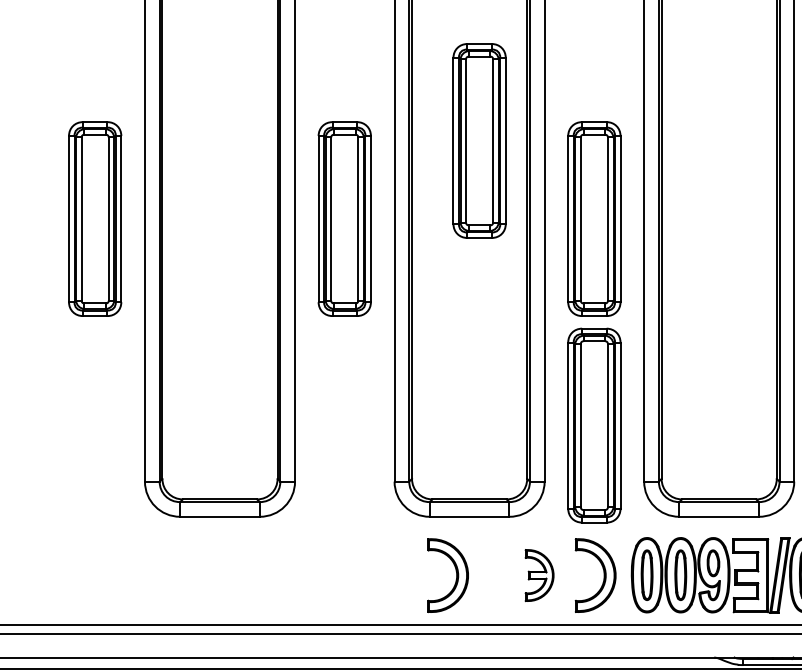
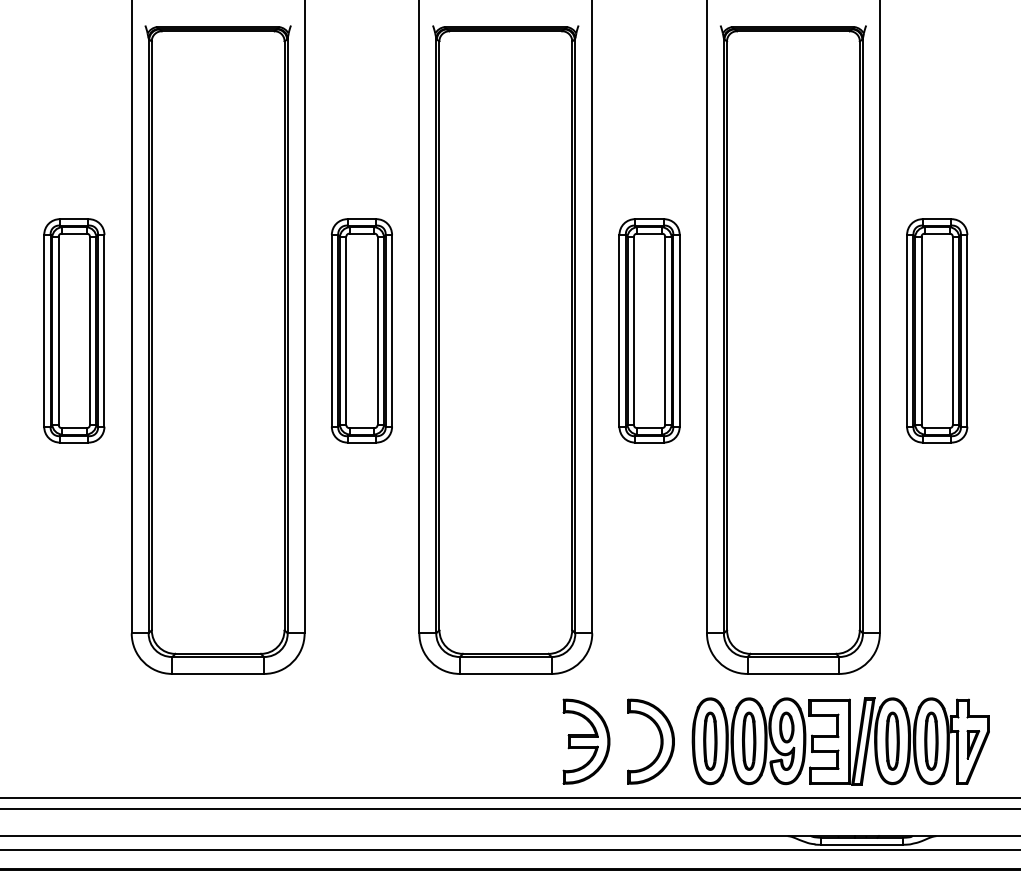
part: (479, 140) -> (517, 240), removed
part: (594, 425) -> (649, 568), removed
part: (456, 575) -> (490, 741), removed
part: (539, 575) -> (586, 741), size x1.43

